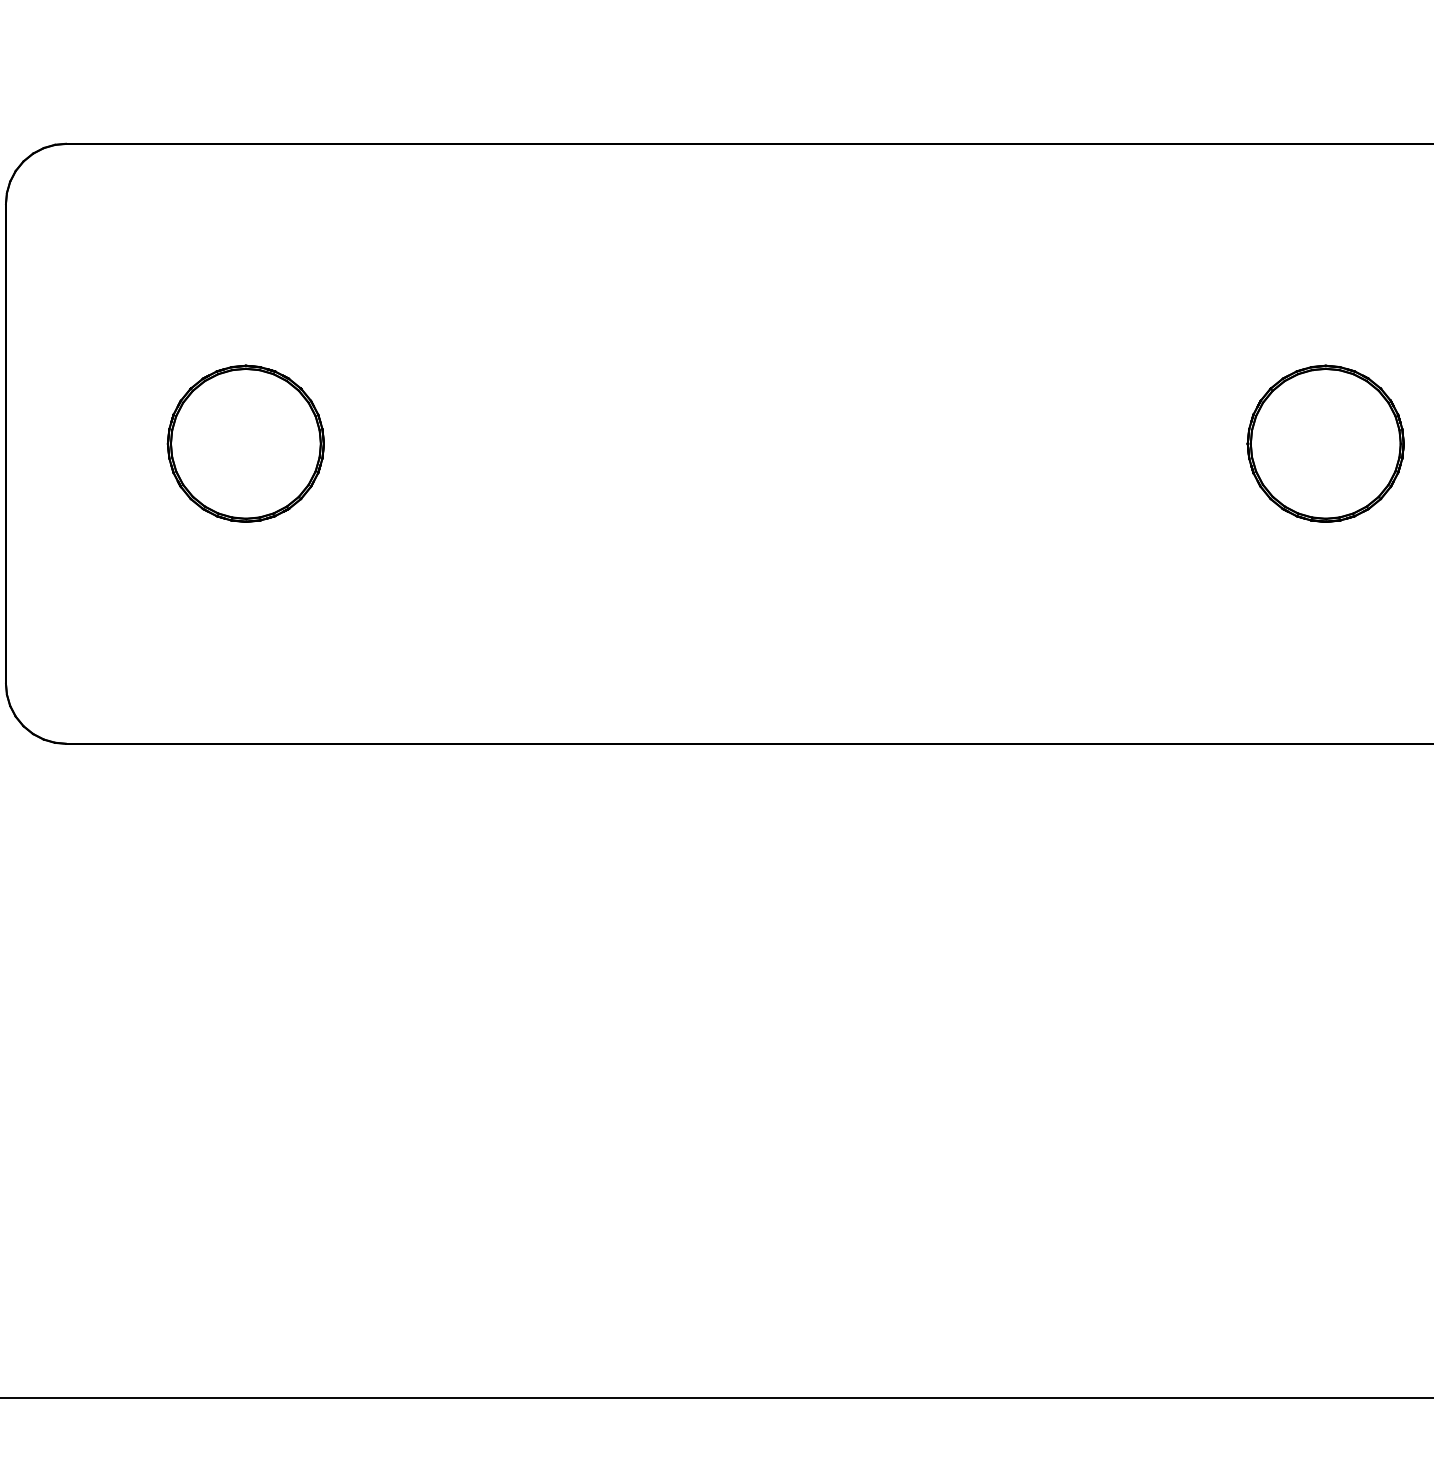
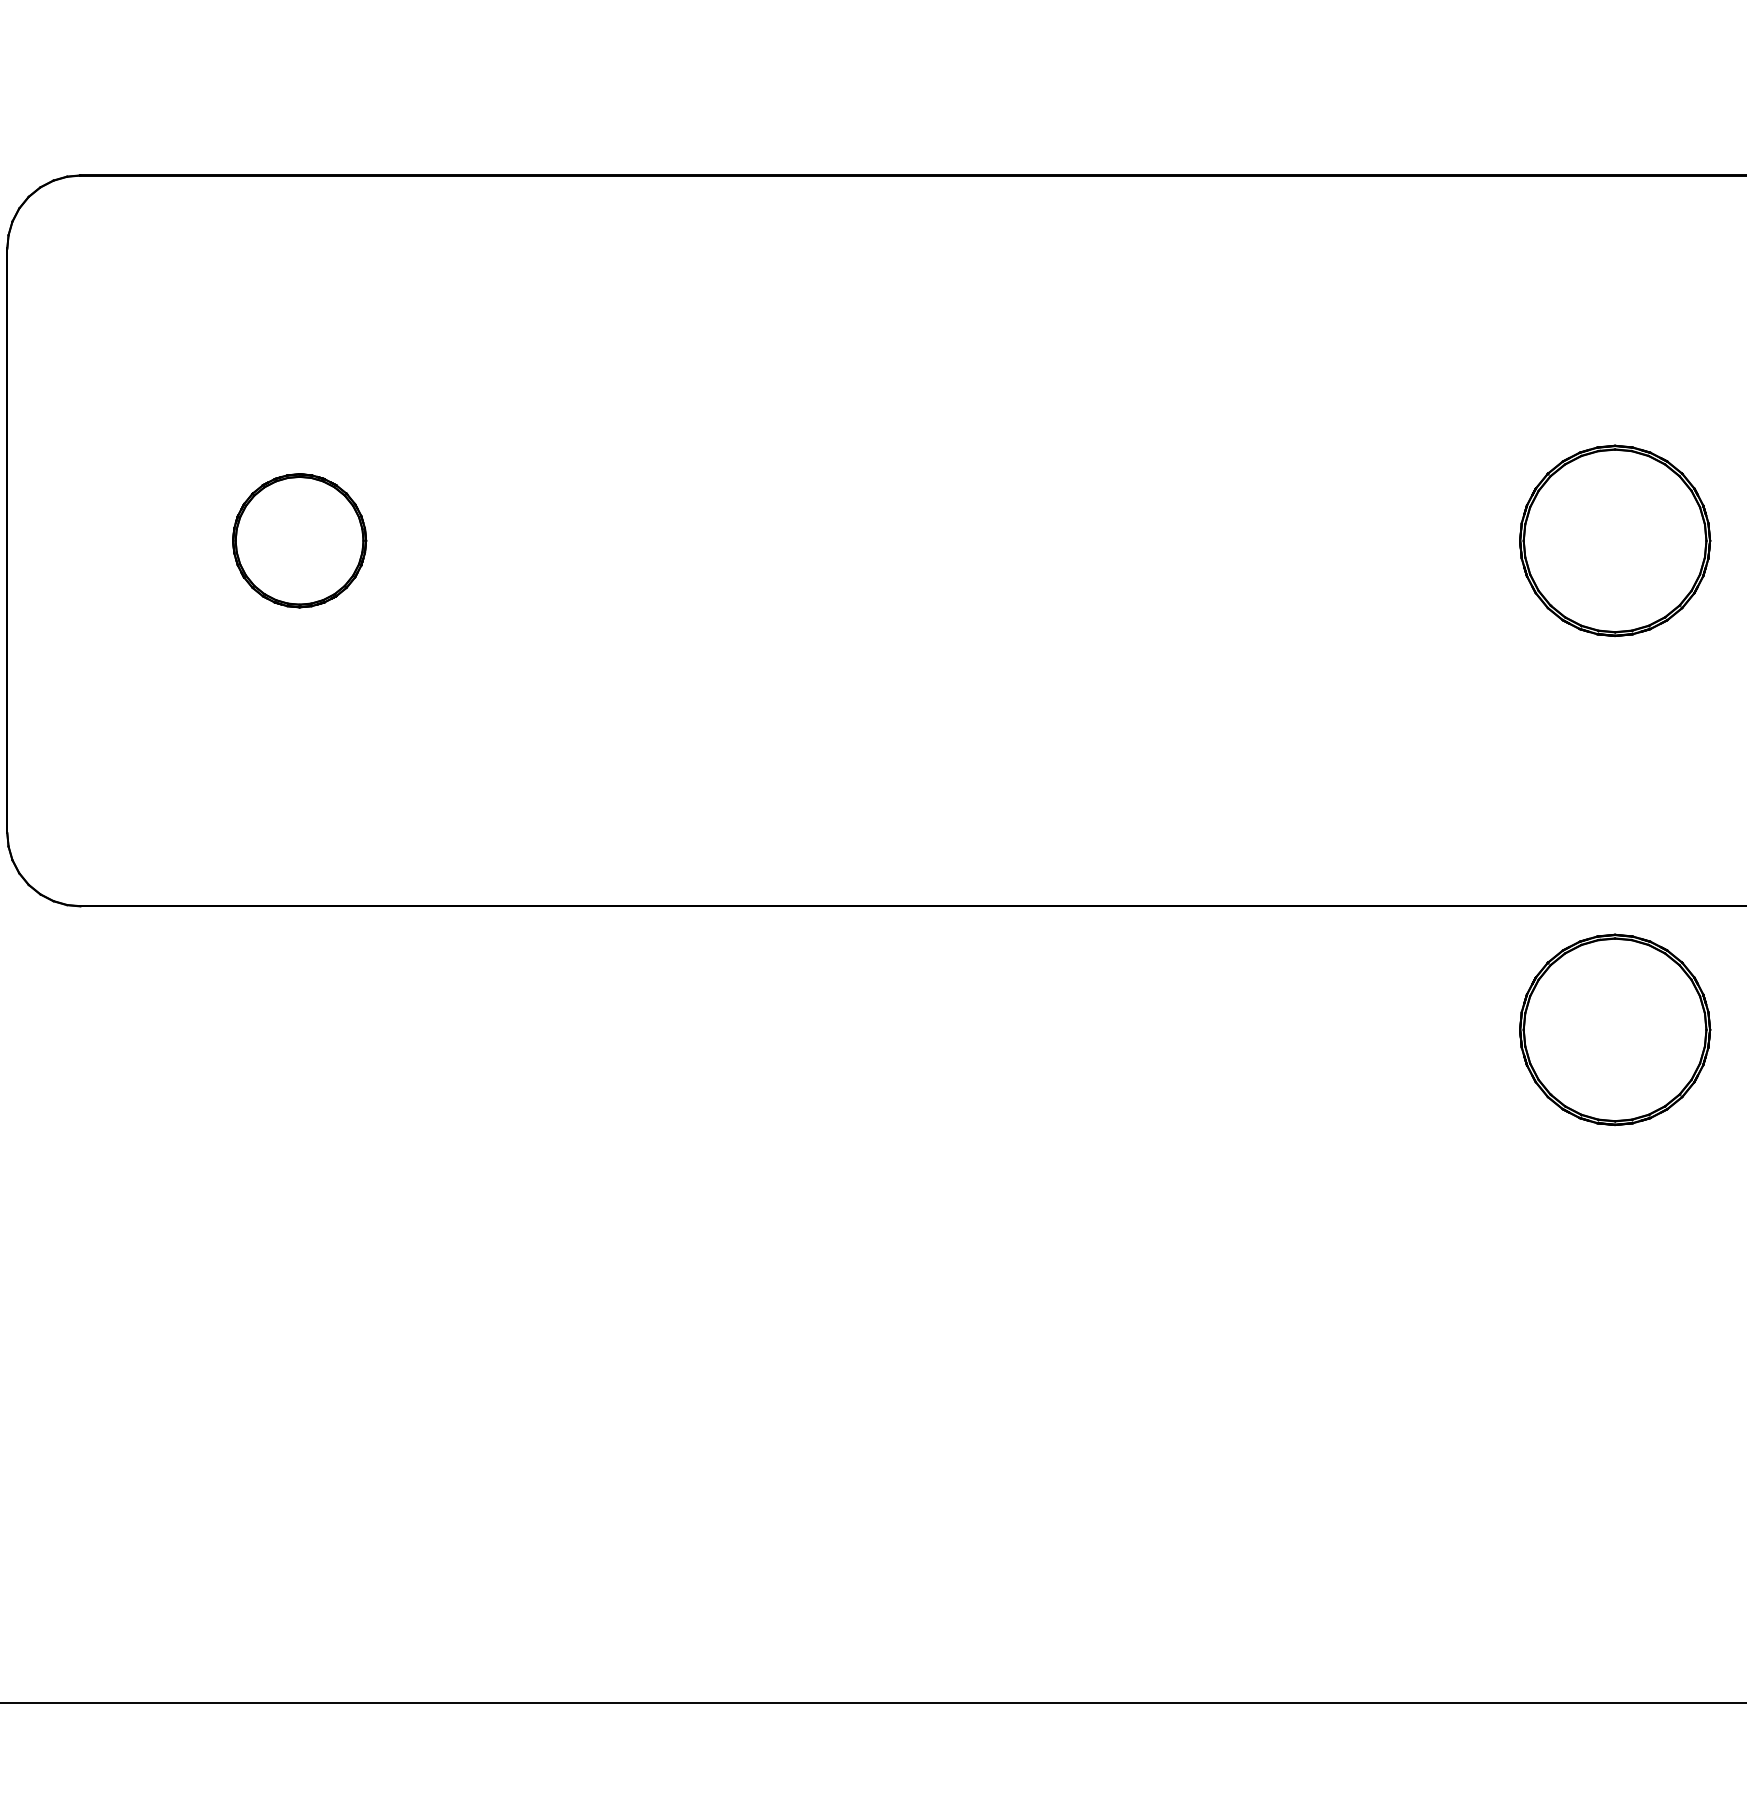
part: (245, 443) -> (299, 540), size x0.7
part: (1326, 844) -> (1615, 1029), added

